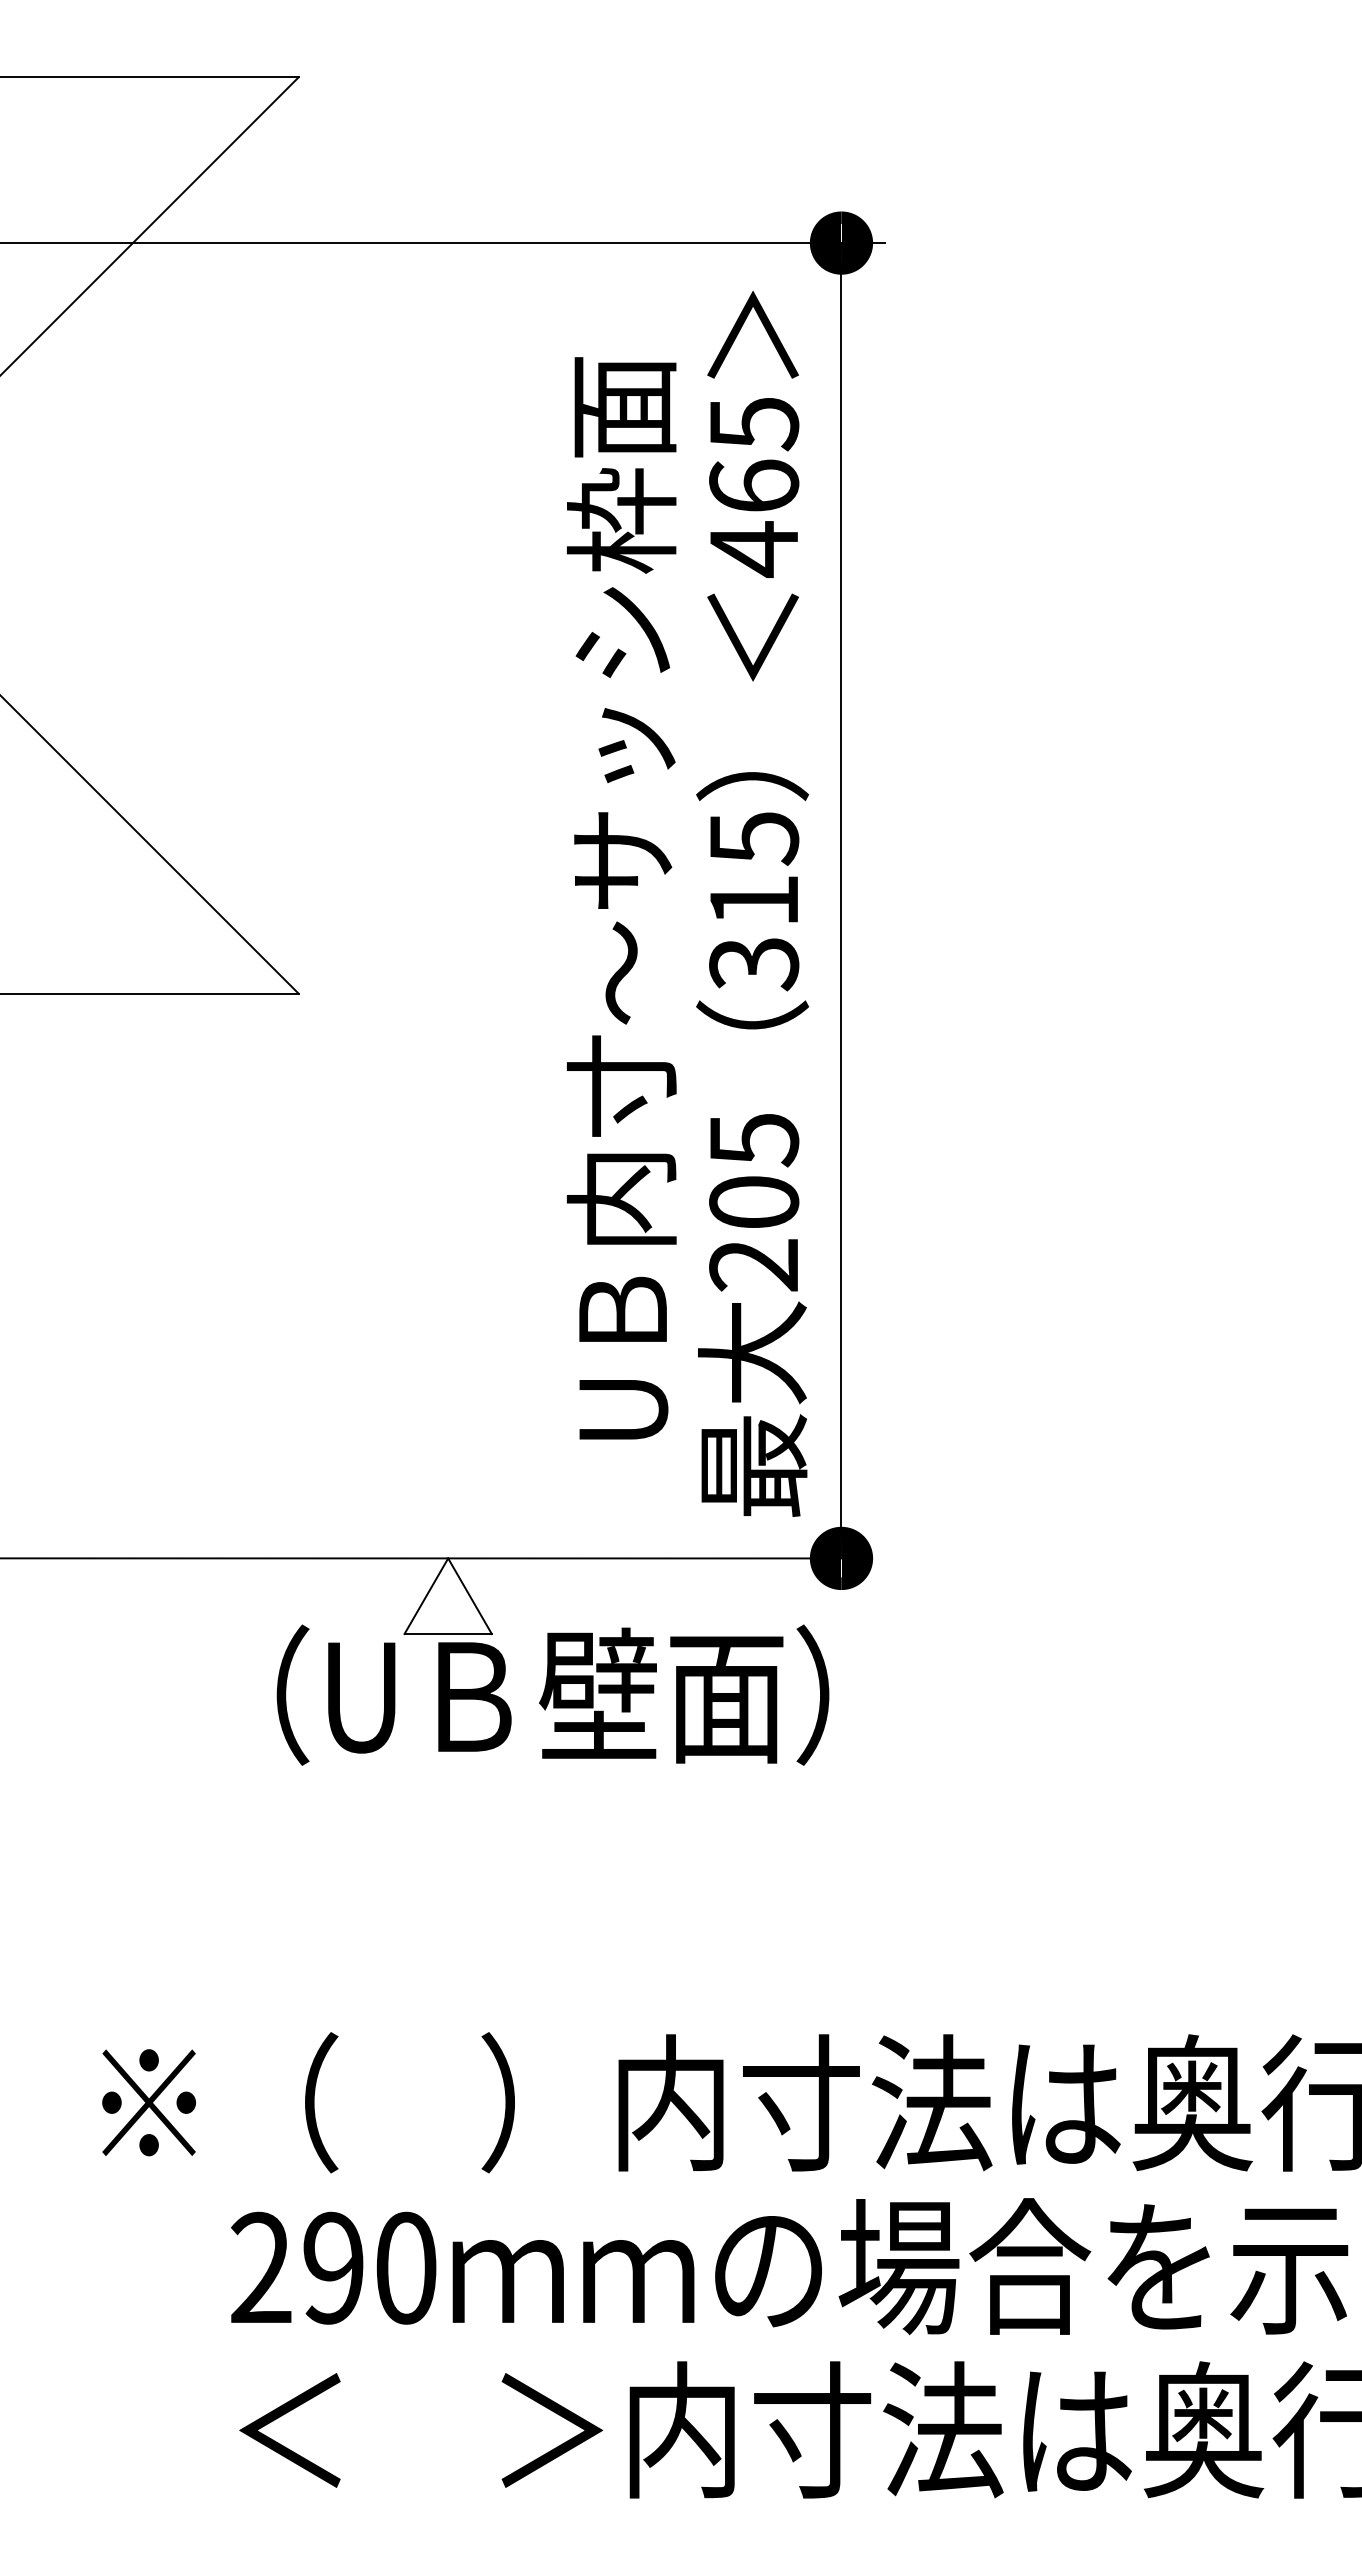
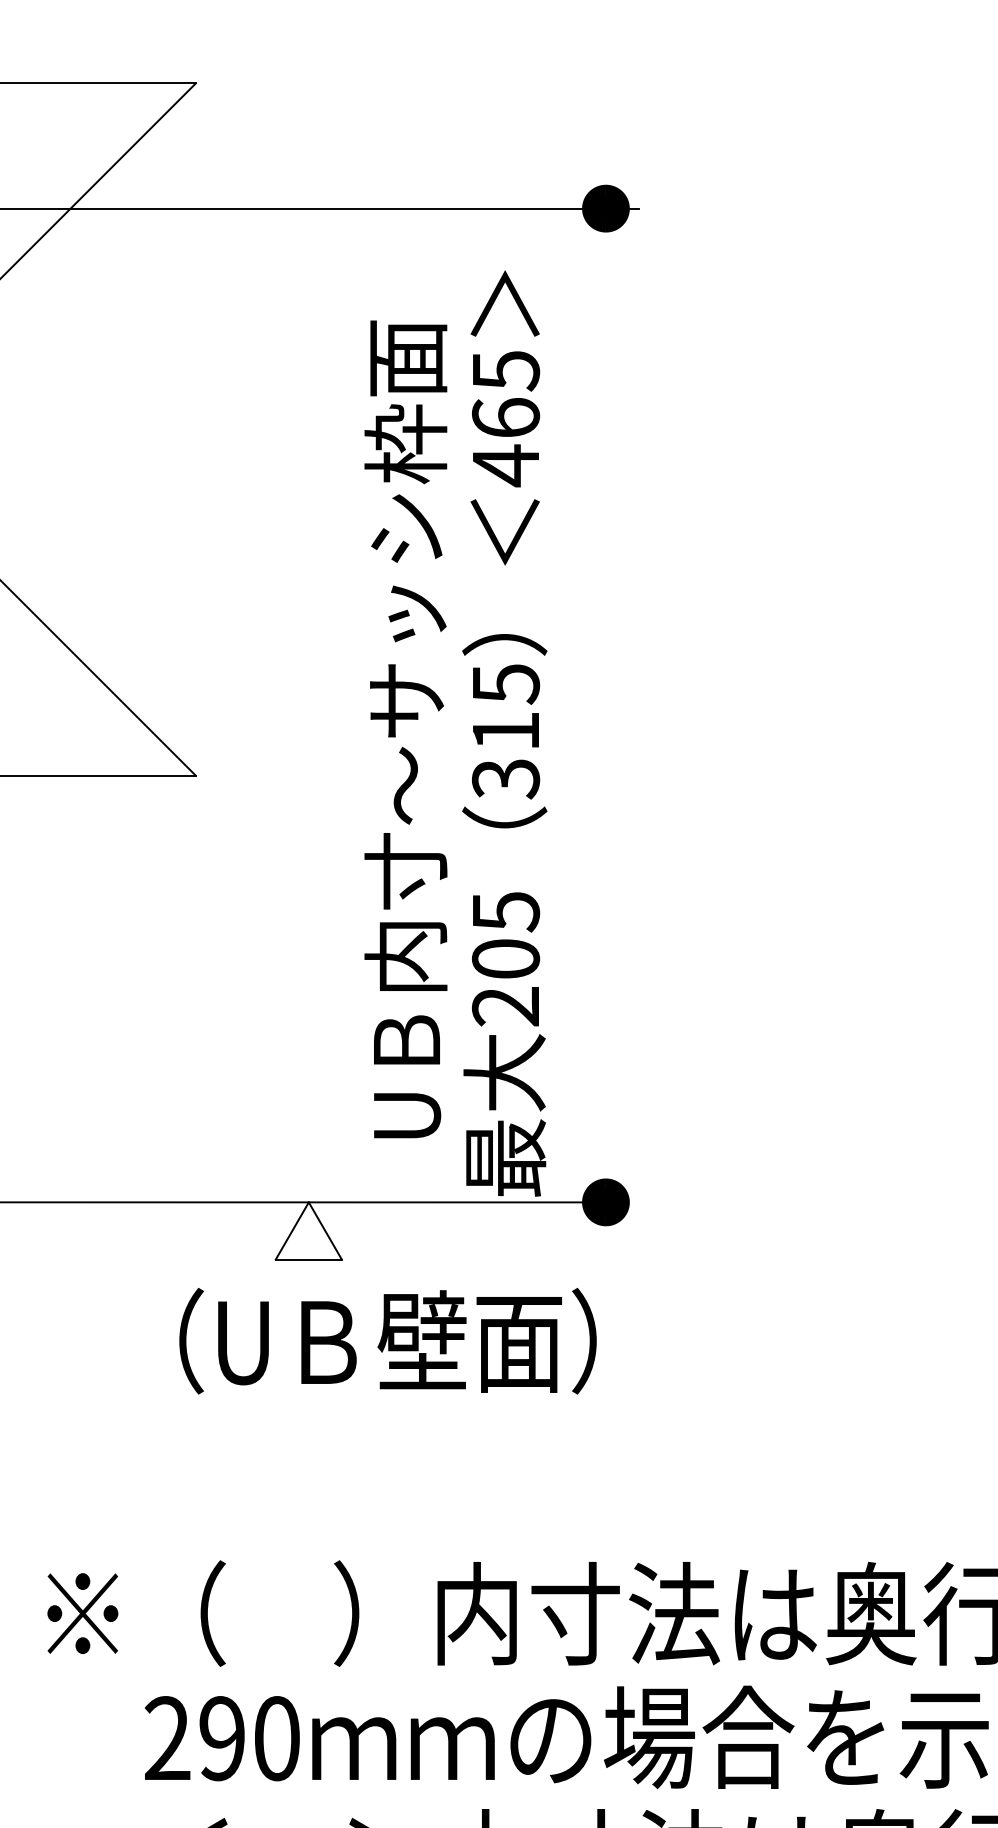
line: (841, 900) -> (605, 705), removed
text: (687, 903) -> (455, 733), moved
text: (552, 1694) -> (387, 1340), moved

